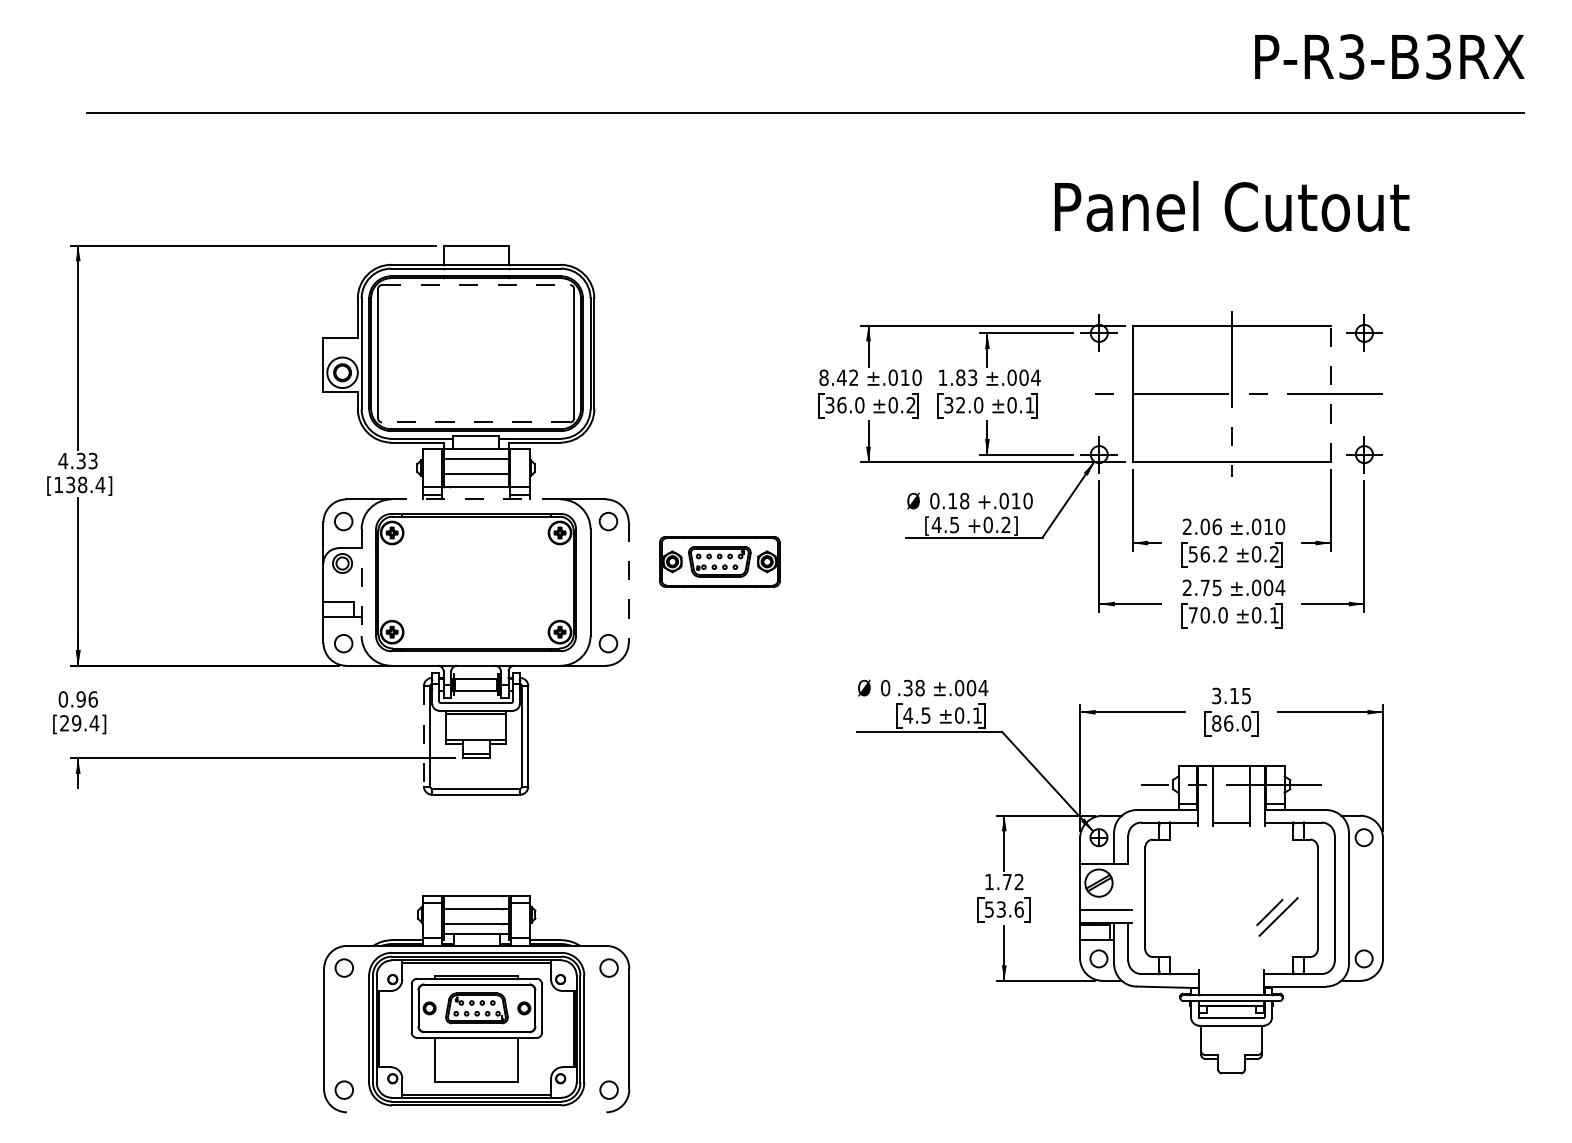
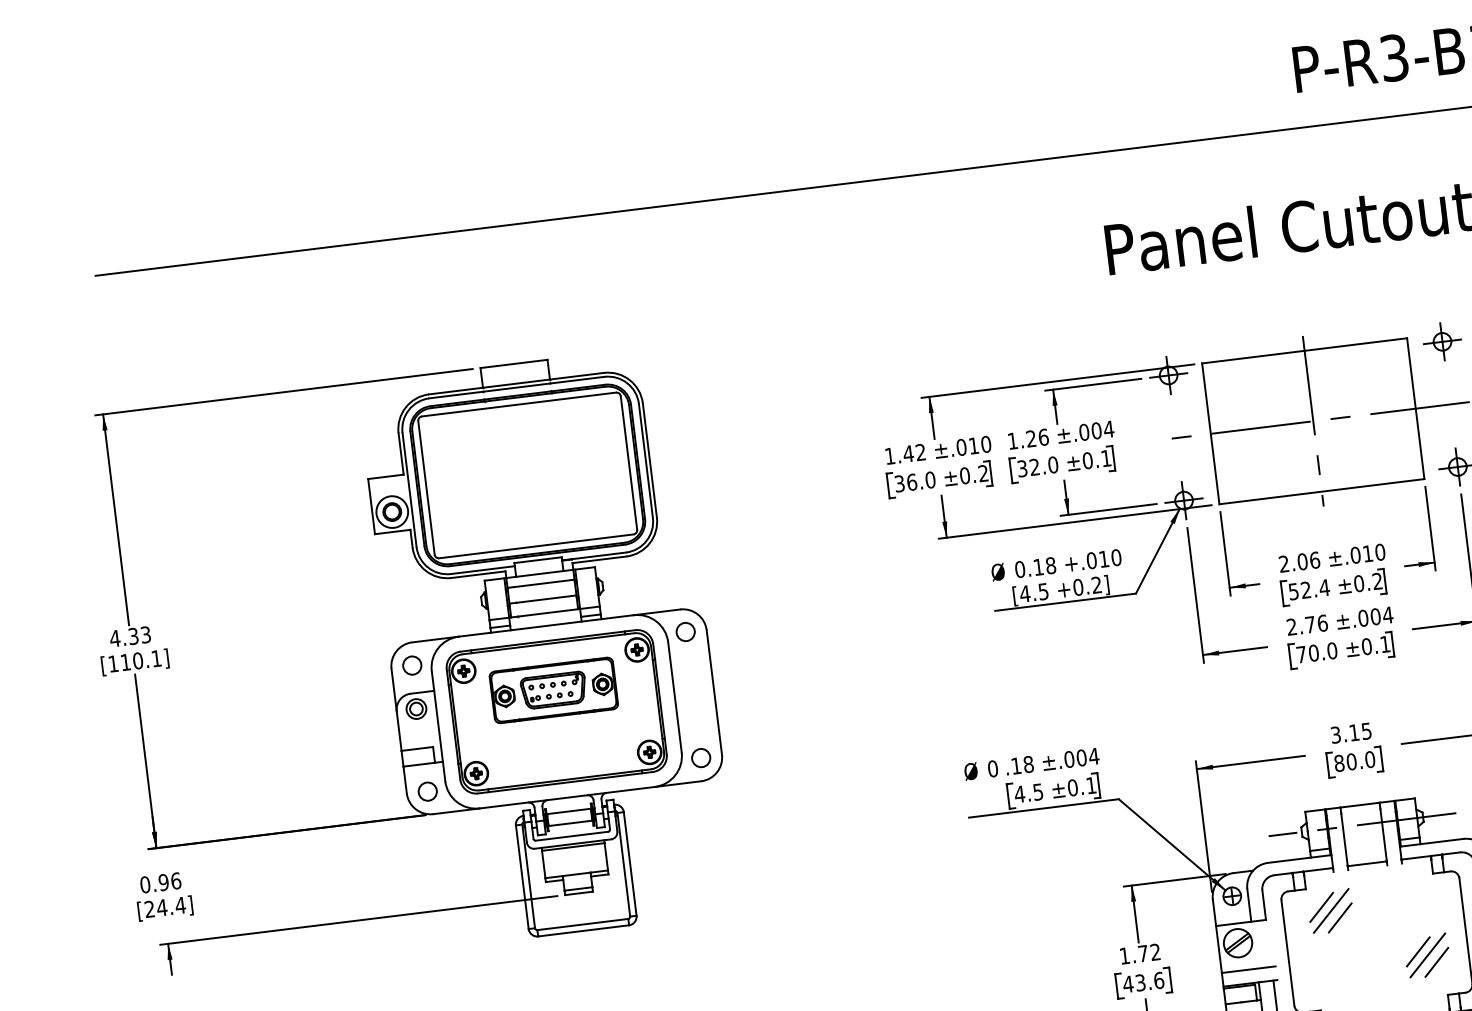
line: (476, 285) -> (519, 404), dashed -> solid
text: (823, 377) -> (889, 455), 8.42 -> 1.42
text: (966, 377) -> (1037, 437), 1.83 -> 1.26
line: (1331, 393) -> (1416, 408), dashed -> solid
line: (475, 422) -> (535, 546), dashed -> solid
text: (85, 484) -> (140, 660), [138.4] -> [110.1]
line: (476, 499) -> (546, 625), dashed -> solid
text: (1214, 554) -> (1315, 589), 56.2 -> 52.4
part: (719, 561) -> (553, 690), moved
line: (361, 583) -> (438, 727), dashed -> solid
line: (628, 583) -> (714, 693), dashed -> solid
text: (1216, 587) -> (1321, 623), 2.75 -> 2.76
text: (907, 687) -> (1015, 765), .38 -> .18
text: (76, 723) -> (161, 907), [29.4] -> [24.4]
text: (1228, 723) -> (1351, 761), 86.0 -> 80.0
line: (423, 736) -> (521, 877), dashed -> solid
line: (1182, 858) -> (1321, 907), added
line: (1191, 863) -> (1331, 911), added
line: (1198, 870) -> (1339, 917), added
text: (989, 909) -> (1128, 984), 53.6 -> 43.6
line: (1285, 924) -> (1435, 962), added

